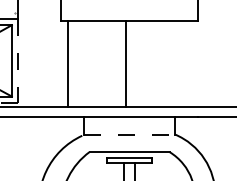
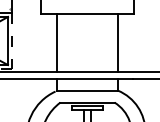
line: (67, 63) -> (56, 42), moved
line: (126, 63) -> (118, 42), moved
line: (129, 134) -> (87, 90), dashed -> solid

